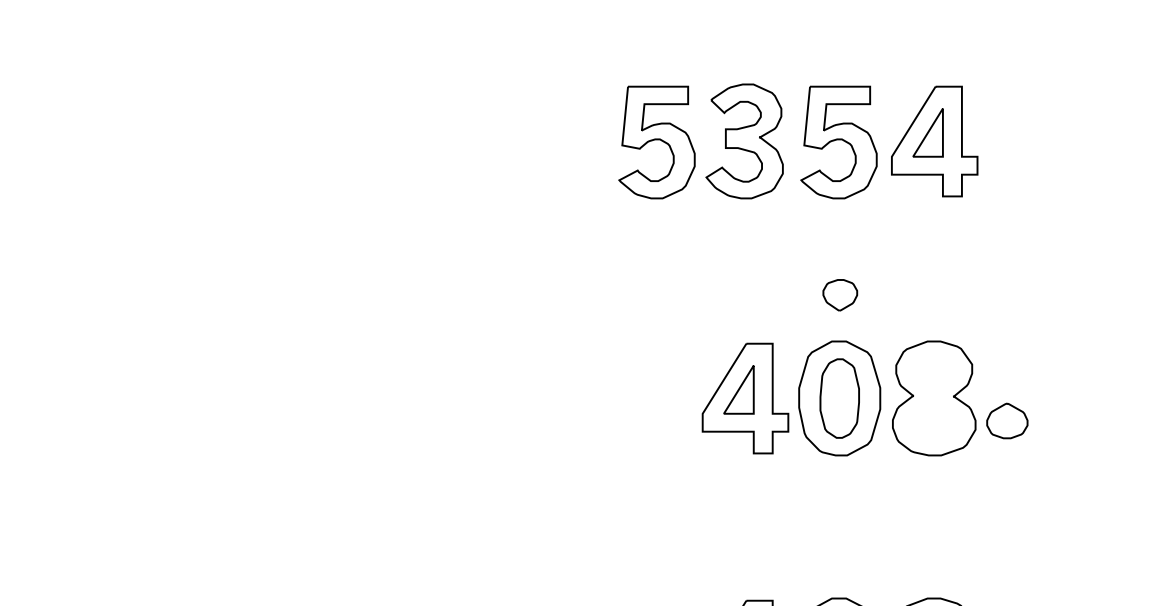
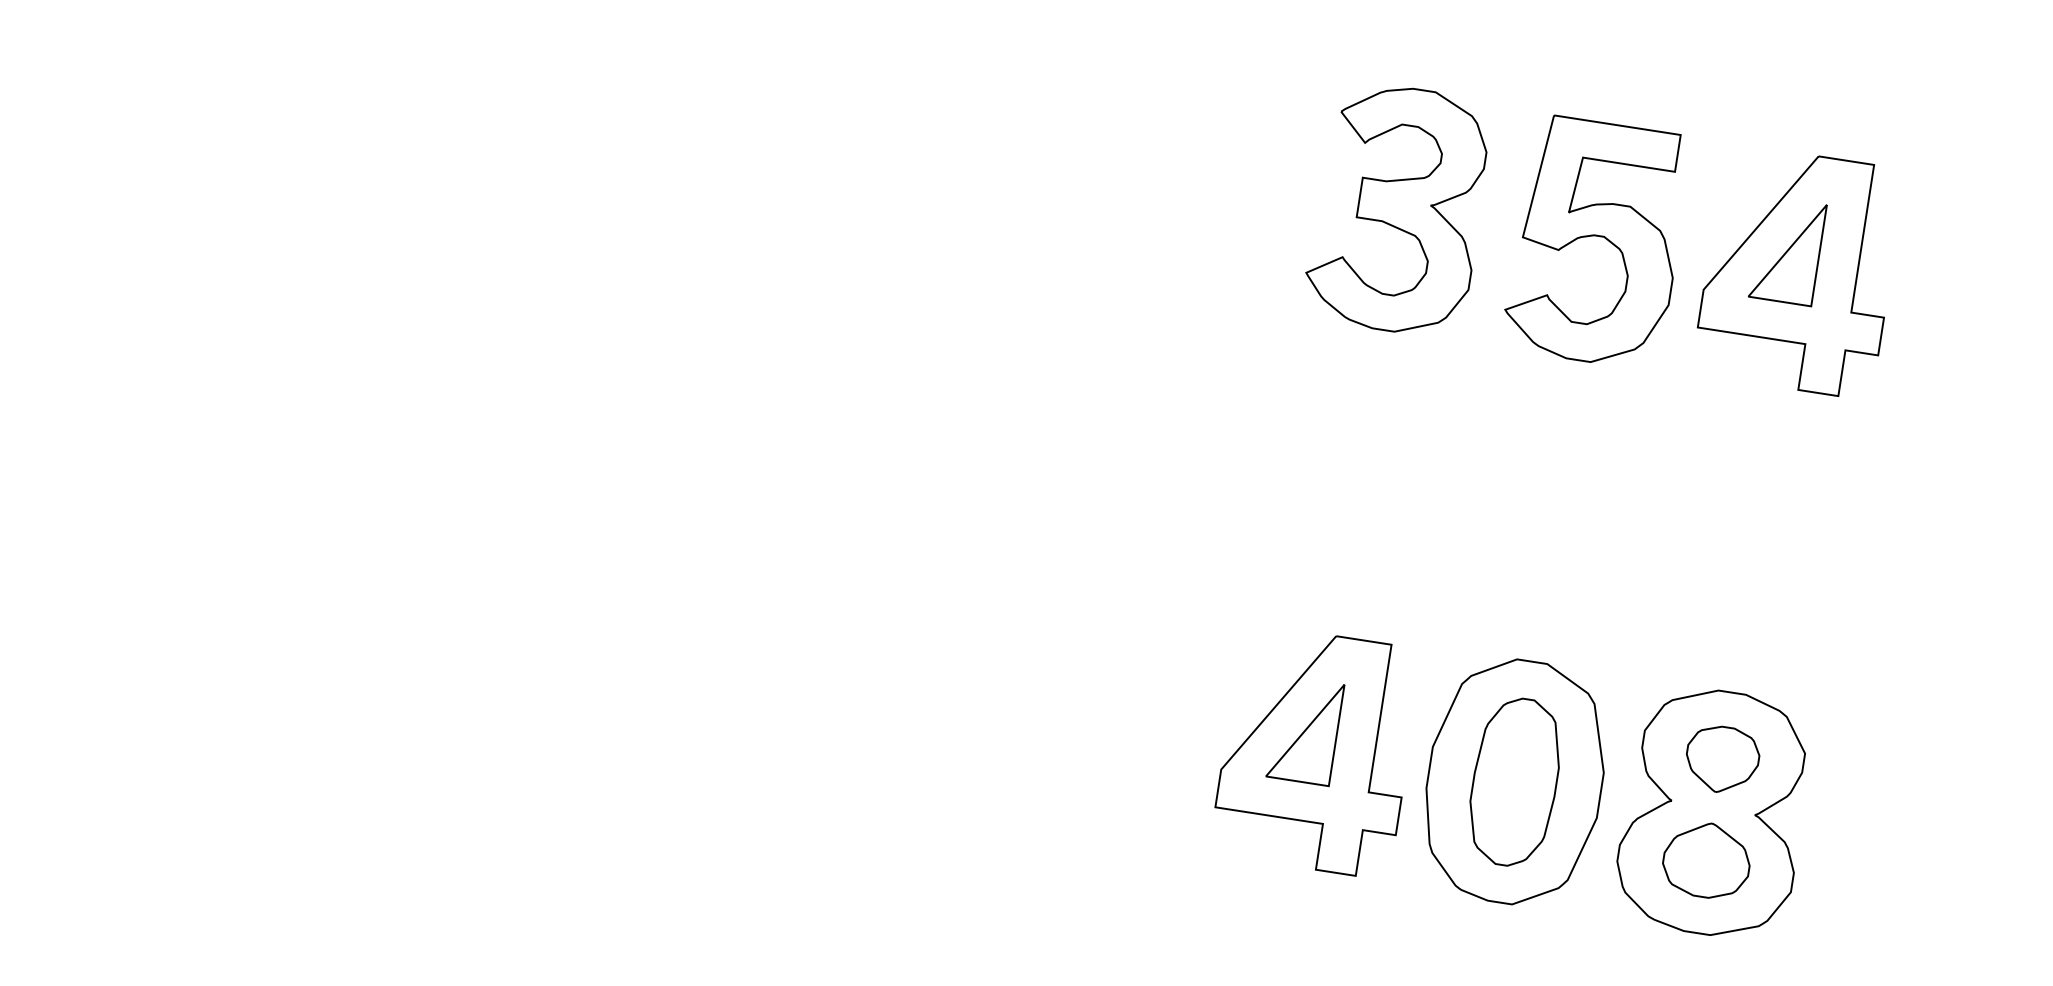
part: (656, 142) -> (1212, 182), removed
part: (840, 295) -> (1722, 760), moved
part: (1007, 420) -> (1707, 859), moved

